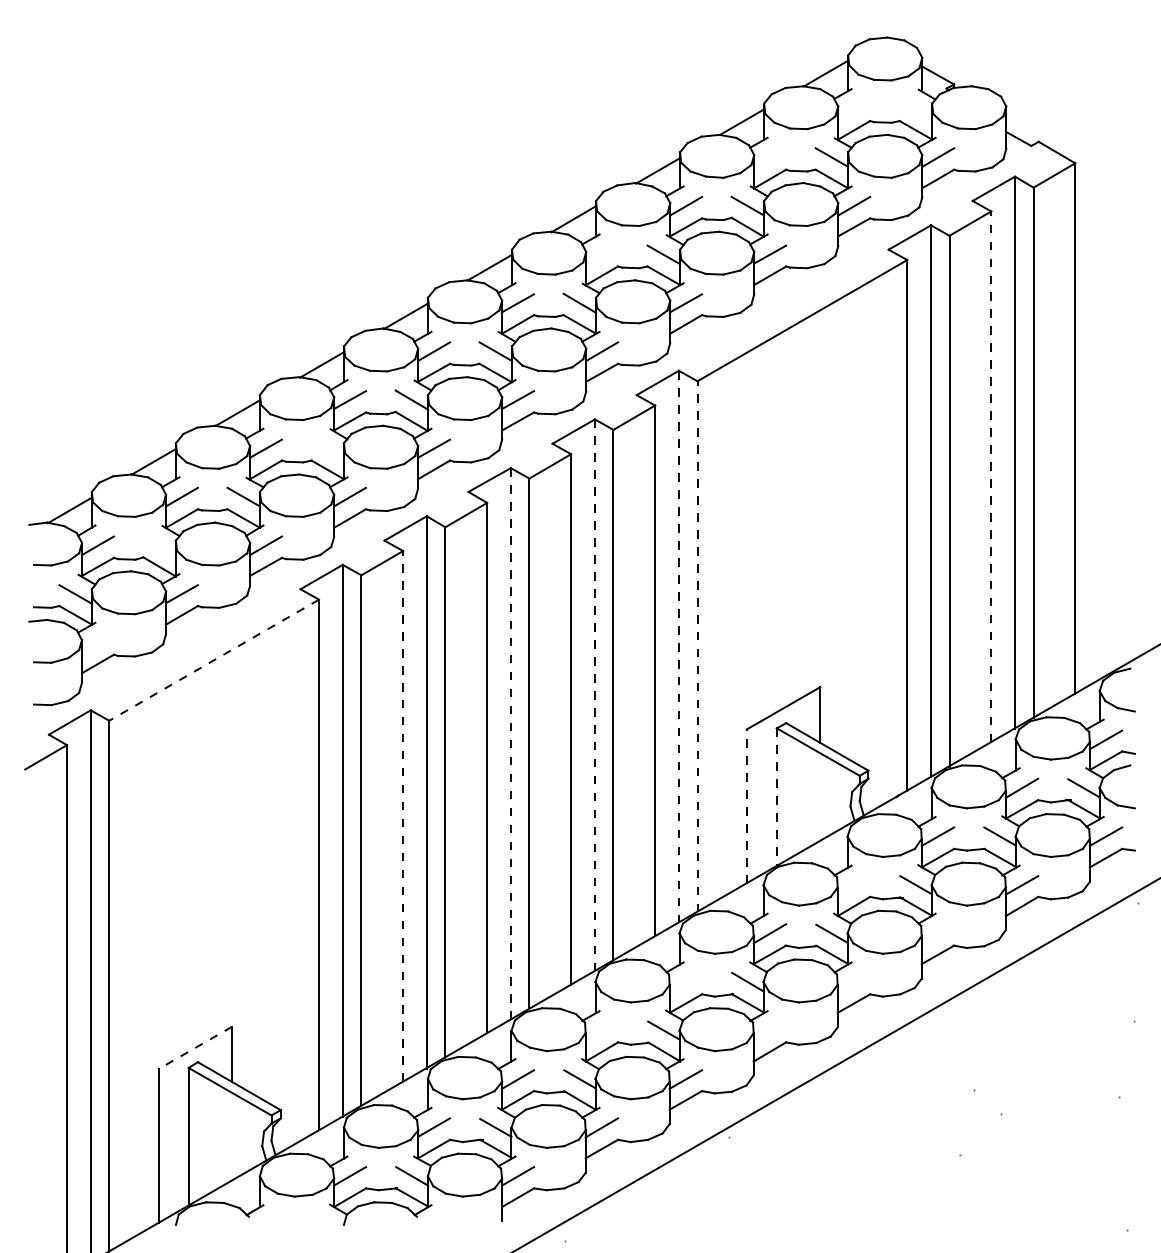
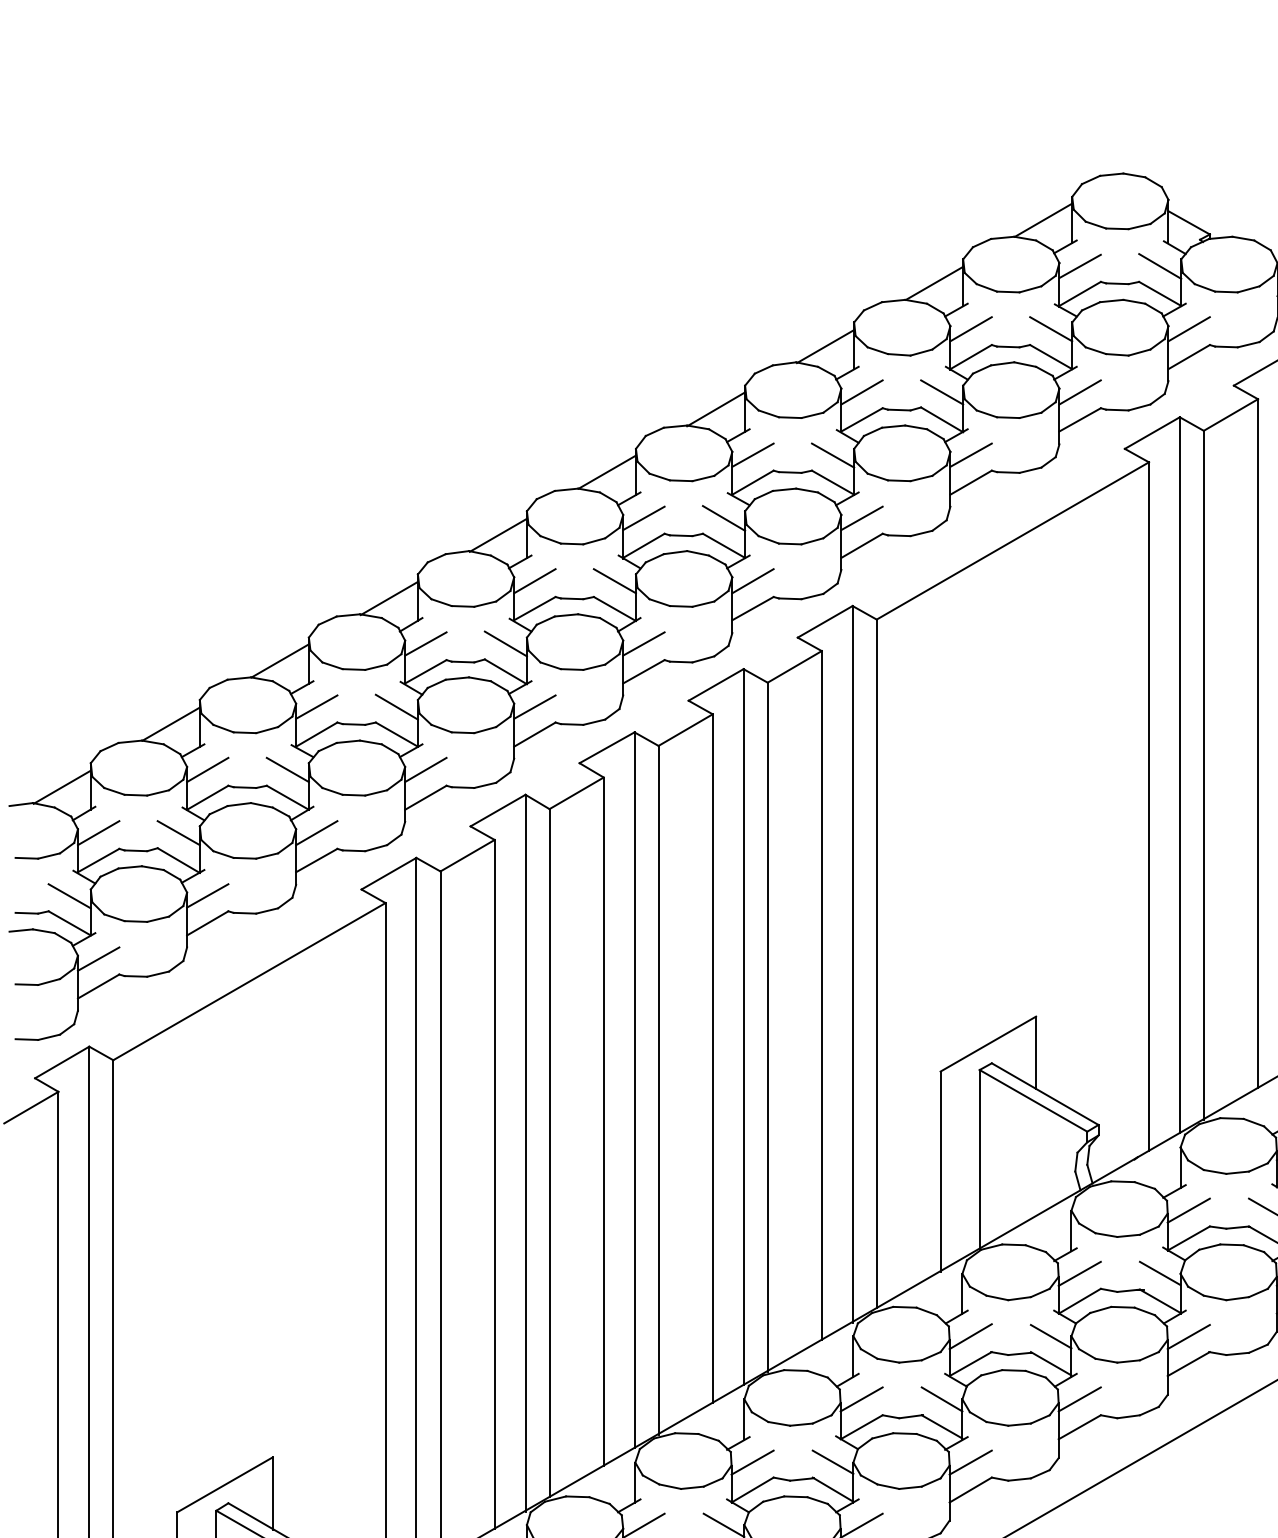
line: (915, 108) -> (1159, 265), added
line: (854, 109) -> (1080, 266), added
line: (770, 157) -> (971, 329), added
line: (602, 254) -> (753, 455), added
line: (327, 448) -> (396, 706), added
line: (991, 476) -> (1258, 743), dashed -> solid
line: (159, 545) -> (178, 832), added
line: (97, 642) -> (98, 958), added
line: (678, 646) -> (852, 963), dashed -> solid
line: (697, 646) -> (876, 963), dashed -> solid
line: (213, 660) -> (248, 981), dashed -> solid
line: (594, 695) -> (743, 1027), dashed -> solid
line: (510, 743) -> (634, 1089), dashed -> solid
line: (776, 797) -> (979, 1159), dashed -> solid
line: (746, 806) -> (940, 1171), dashed -> solid
line: (403, 815) -> (495, 1183), dashed -> solid
line: (853, 885) -> (1079, 1273), added
line: (937, 933) -> (1188, 1336), added
line: (685, 981) -> (861, 1398), added
line: (853, 981) -> (1079, 1398), added
line: (601, 1030) -> (752, 1462), added
line: (769, 1030) -> (970, 1462), added
line: (194, 1048) -> (223, 1485), dashed -> solid

